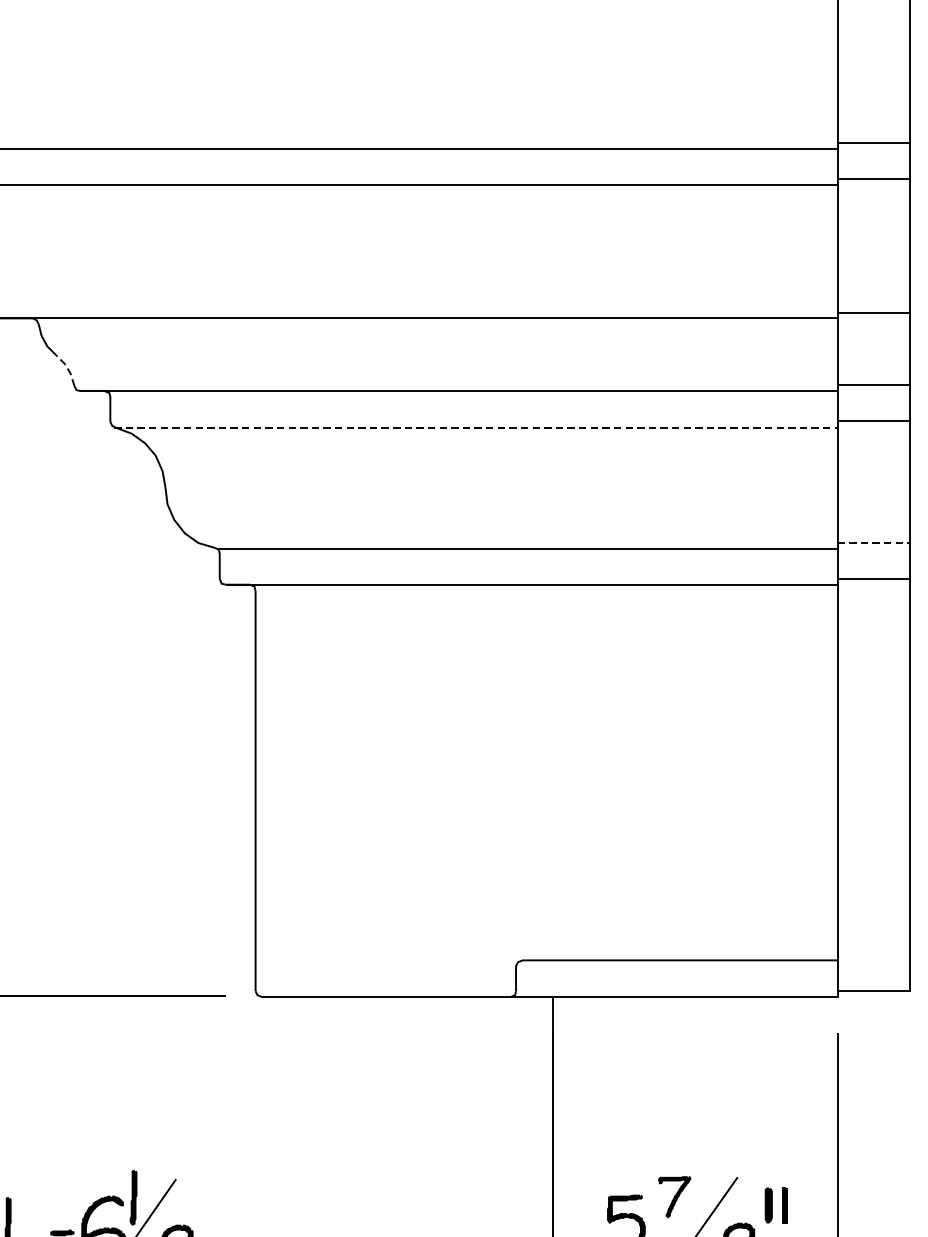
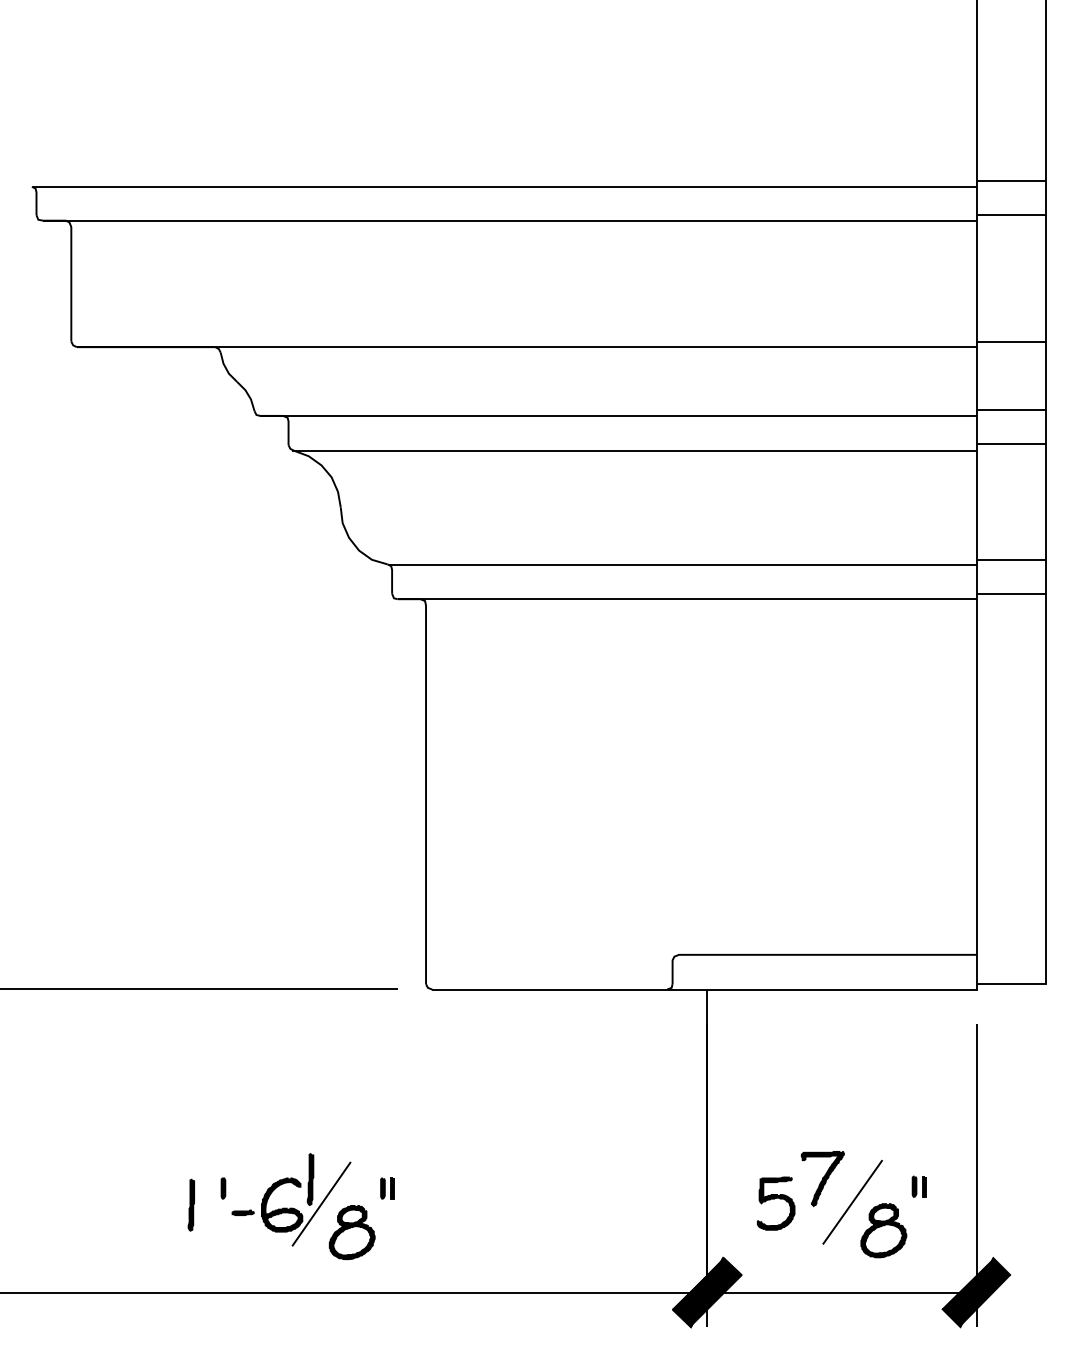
line: (68, 369) -> (248, 395), dashed -> solid
line: (476, 427) -> (635, 450), dashed -> solid
line: (874, 542) -> (1011, 559), dashed -> solid
part: (674, 1196) -> (822, 1178), size x1.43
part: (775, 1205) -> (918, 1186), size x0.62
part: (41, 1207) -> (223, 1188), added
part: (214, 1207) -> (387, 1188), added

